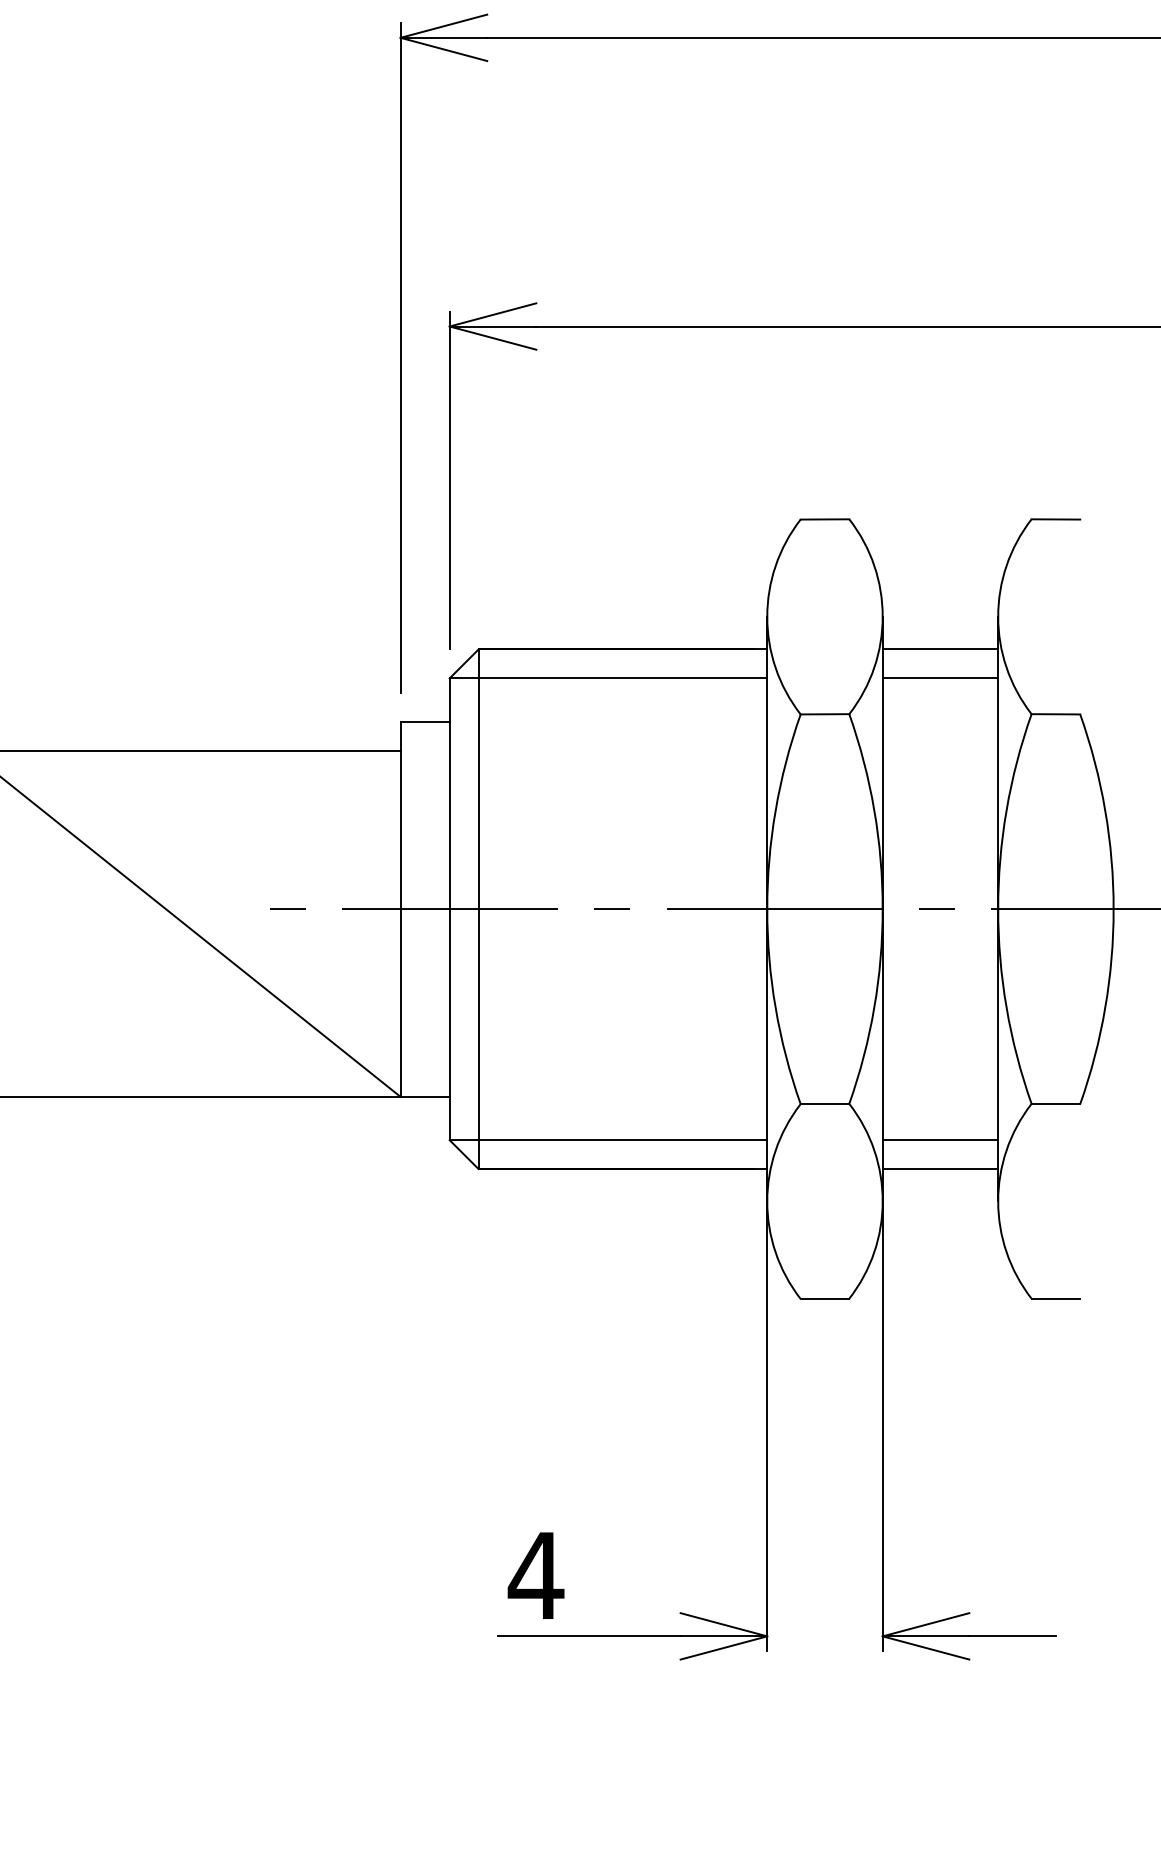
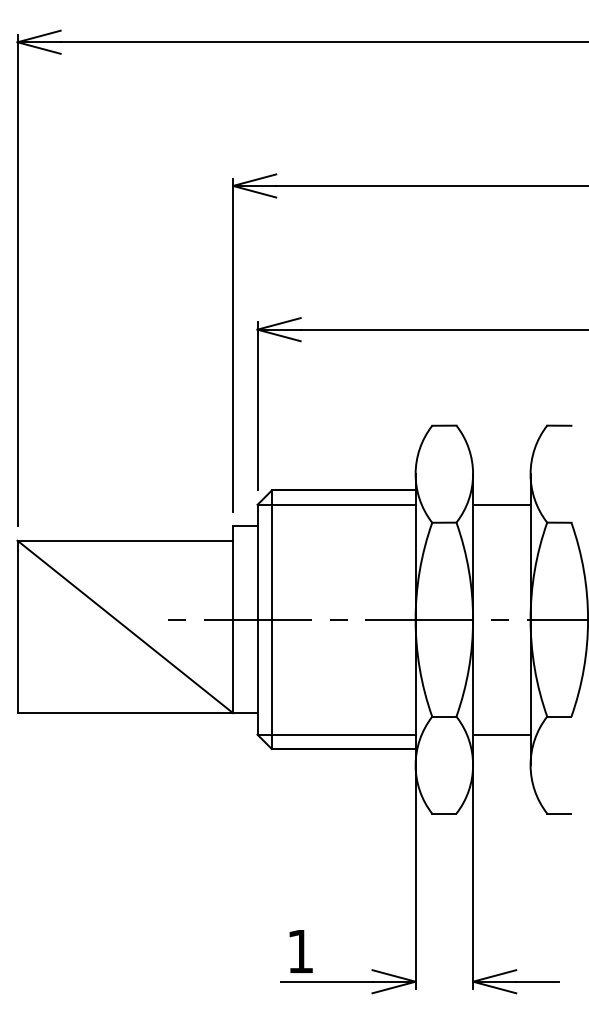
line: (939, 649) -> (501, 490), removed
line: (939, 1169) -> (501, 749), removed
text: (535, 1575) -> (300, 951), 4 -> 1

